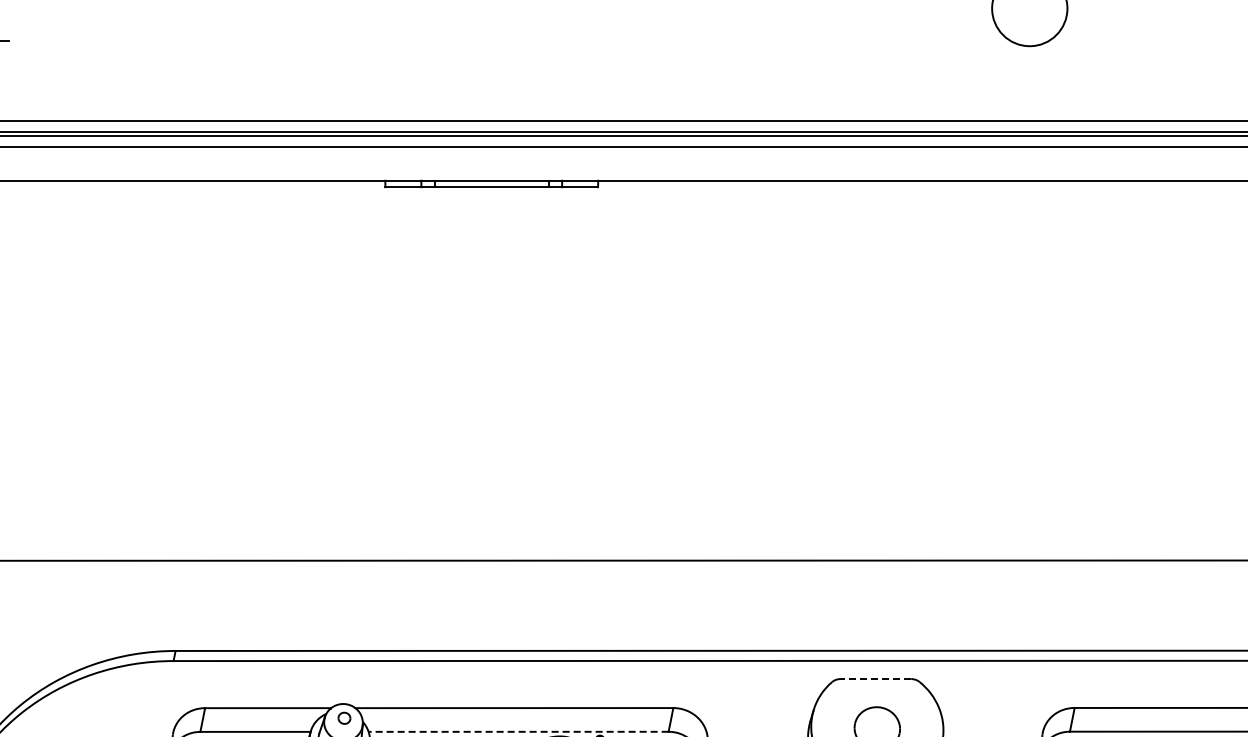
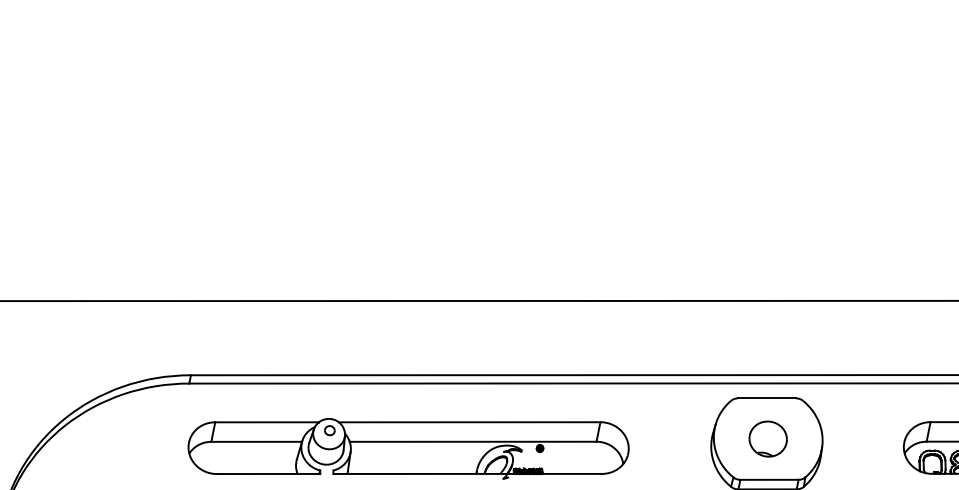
line: (875, 679) -> (766, 398), dashed -> solid
line: (518, 731) -> (473, 441), dashed -> solid

